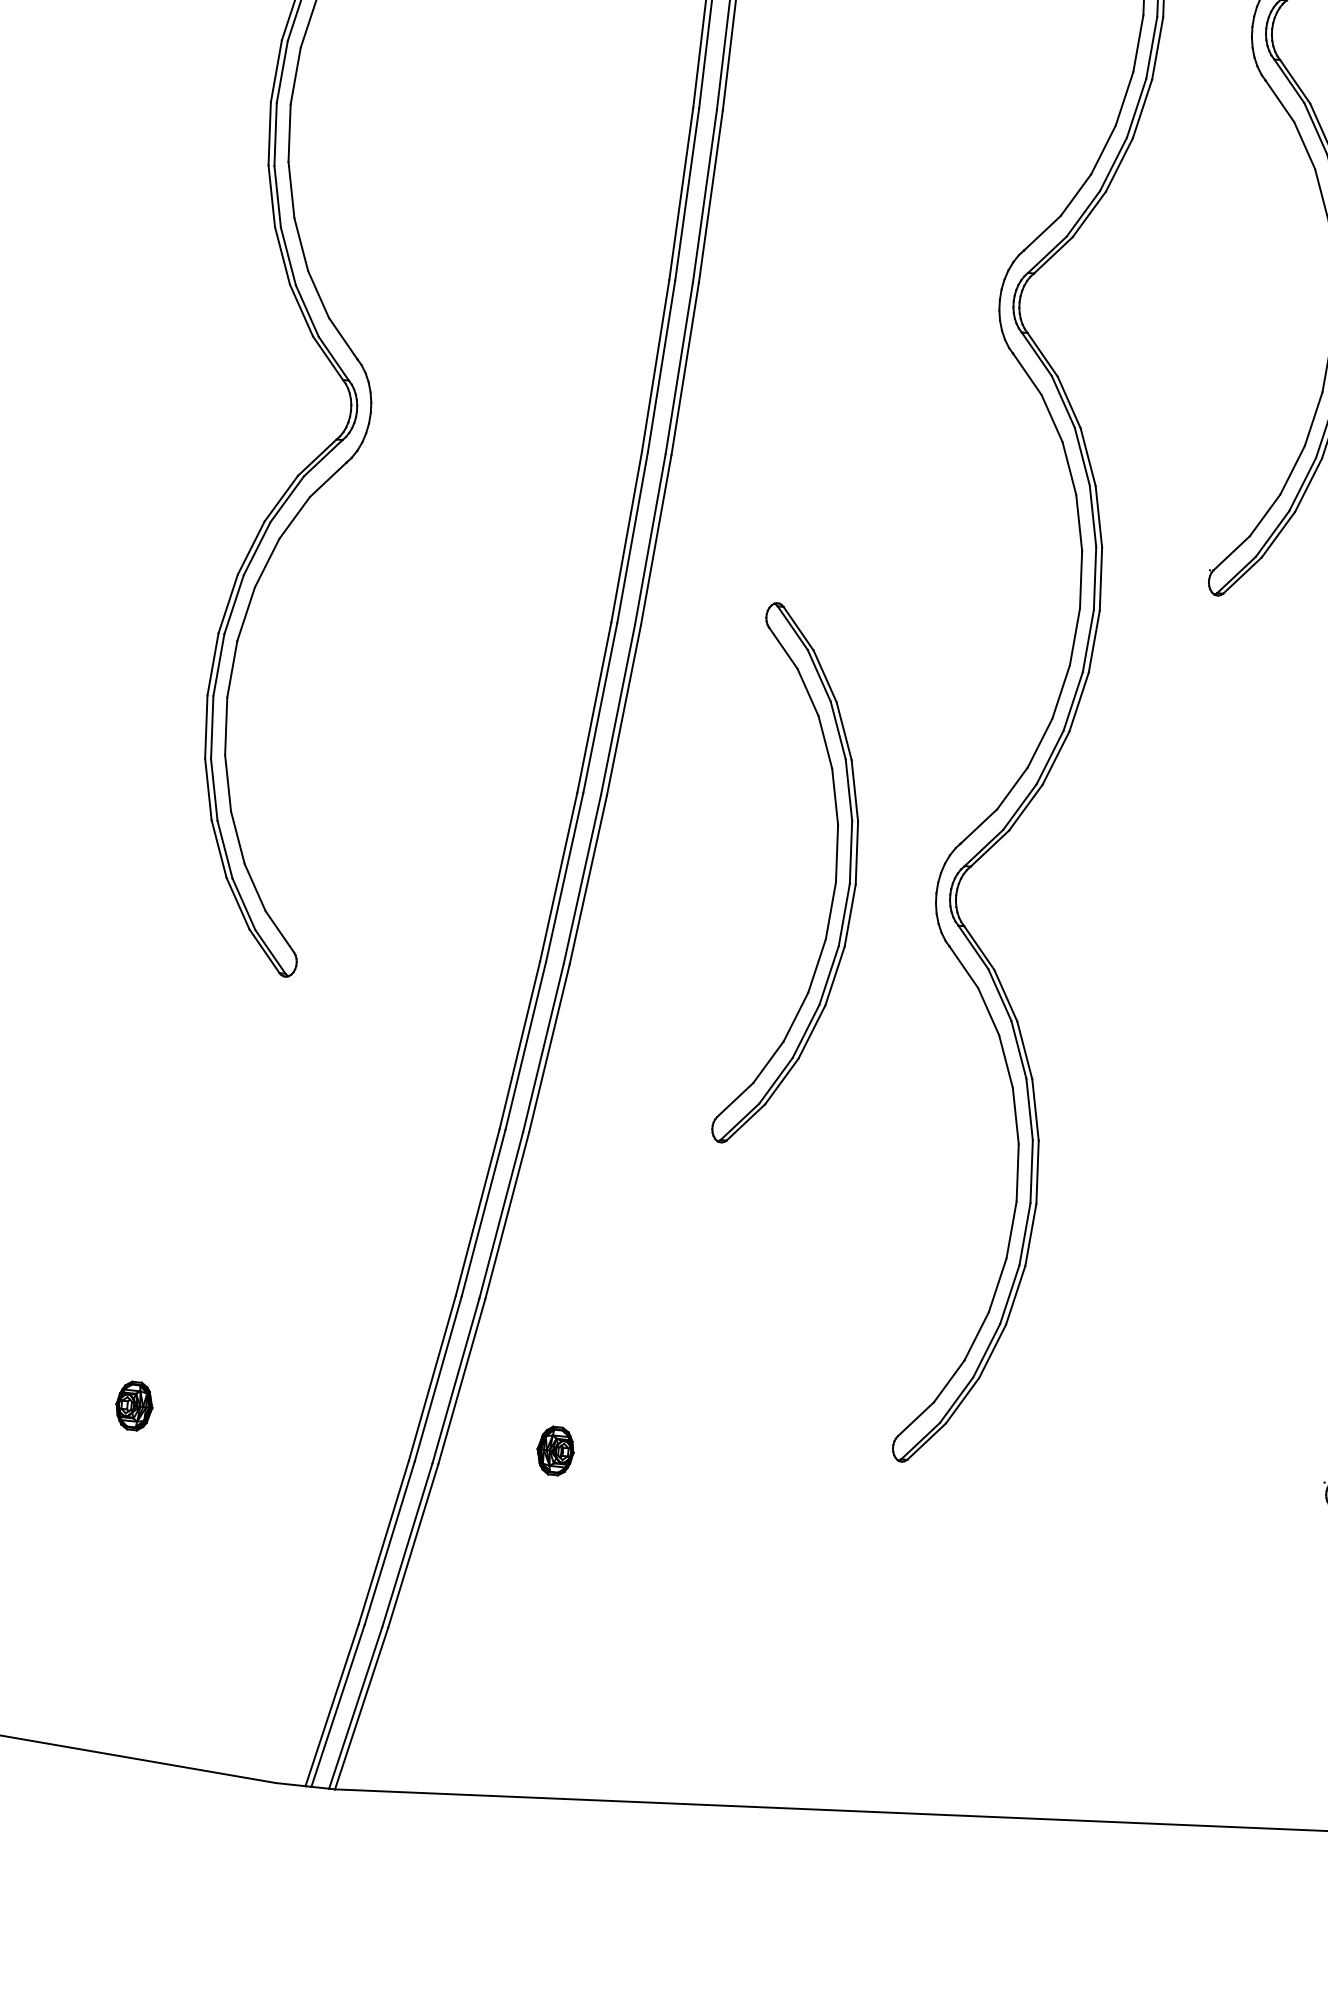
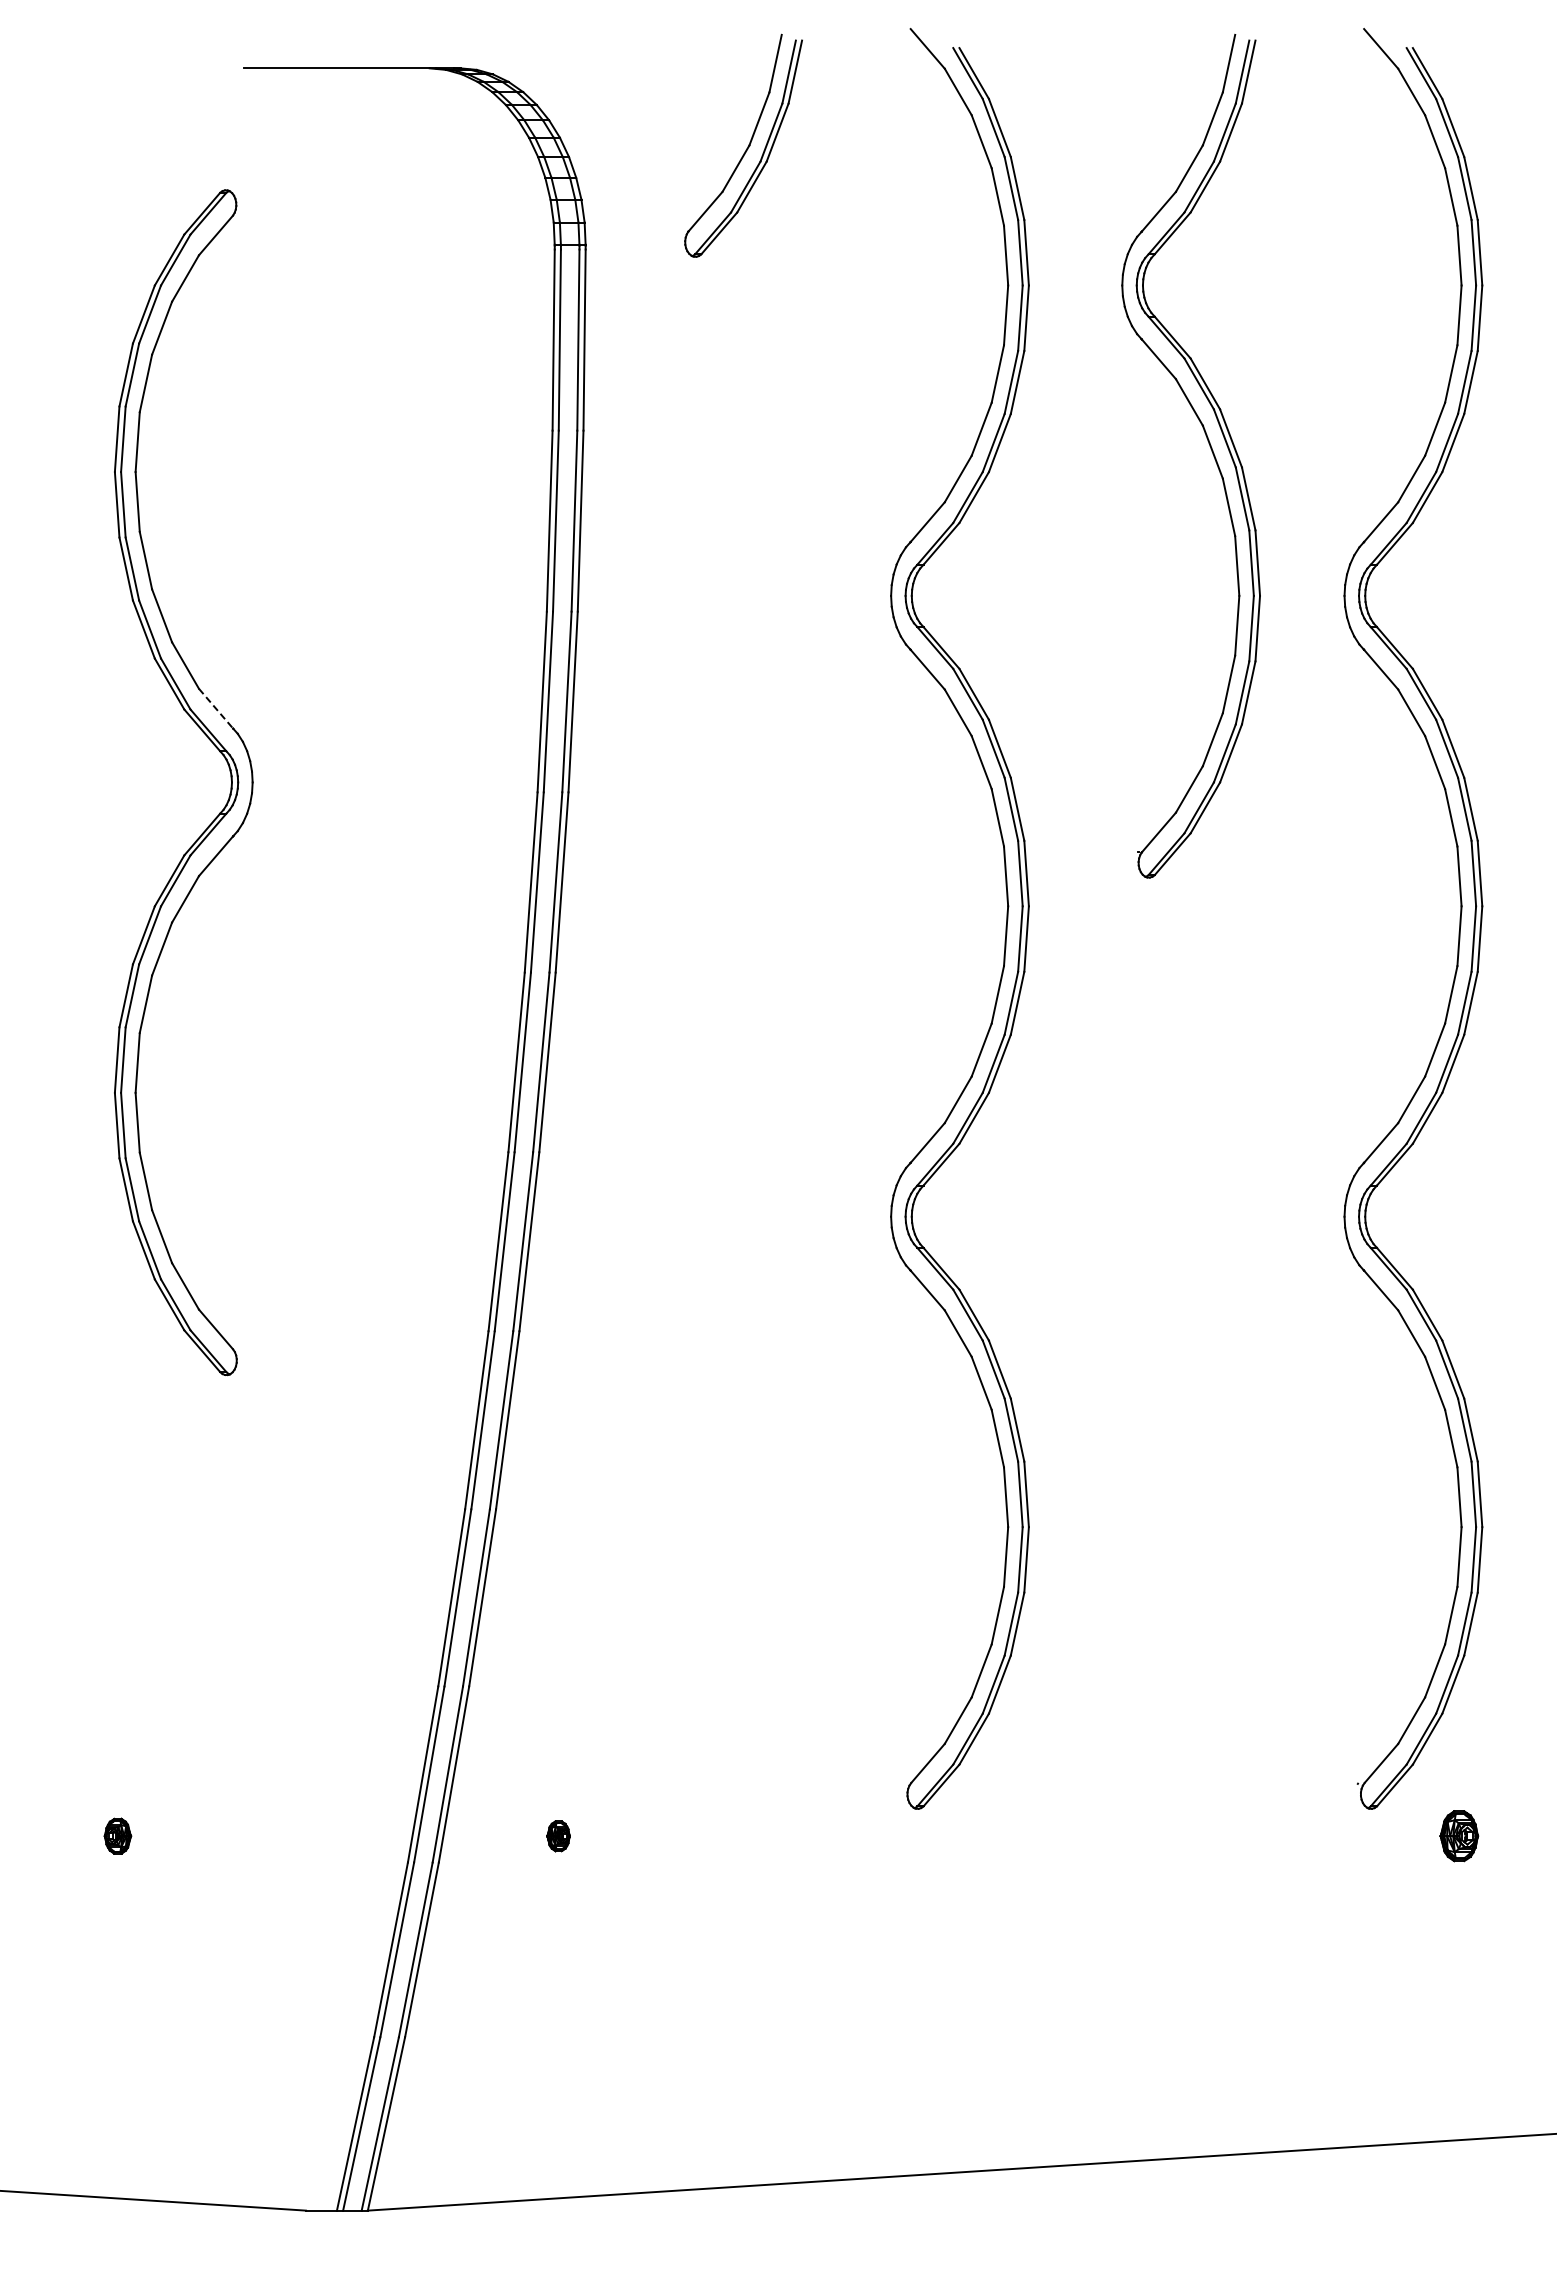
line: (343, 339) -> (216, 709), solid -> dashed
part: (834, 881) -> (784, 1215), removed
part: (134, 1406) -> (117, 1836), size x0.7
part: (555, 1451) -> (558, 1836), size x0.6

